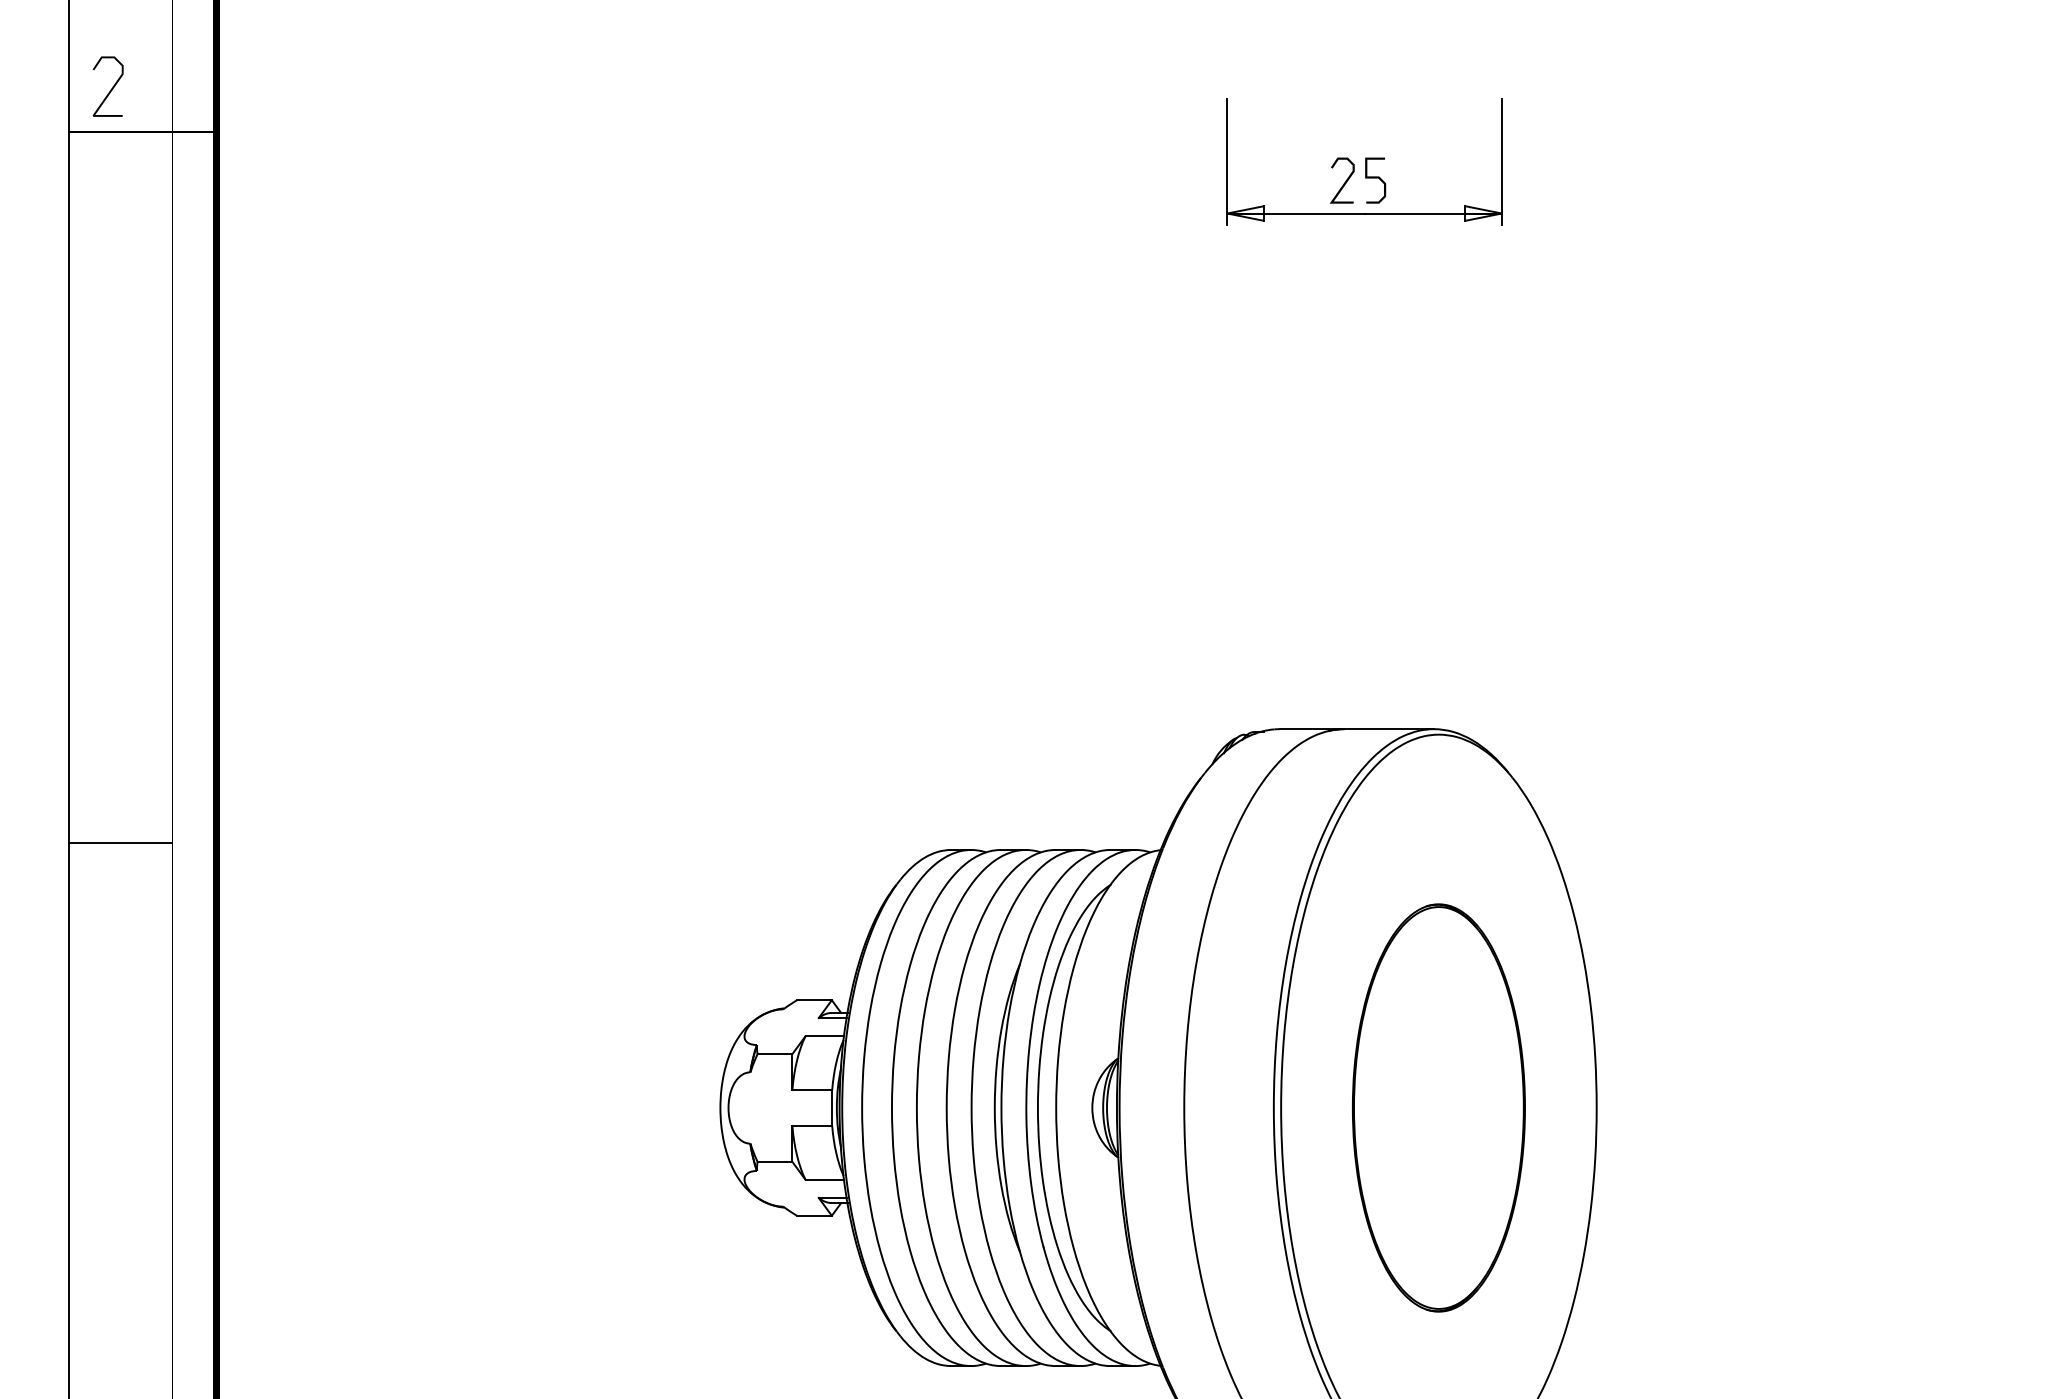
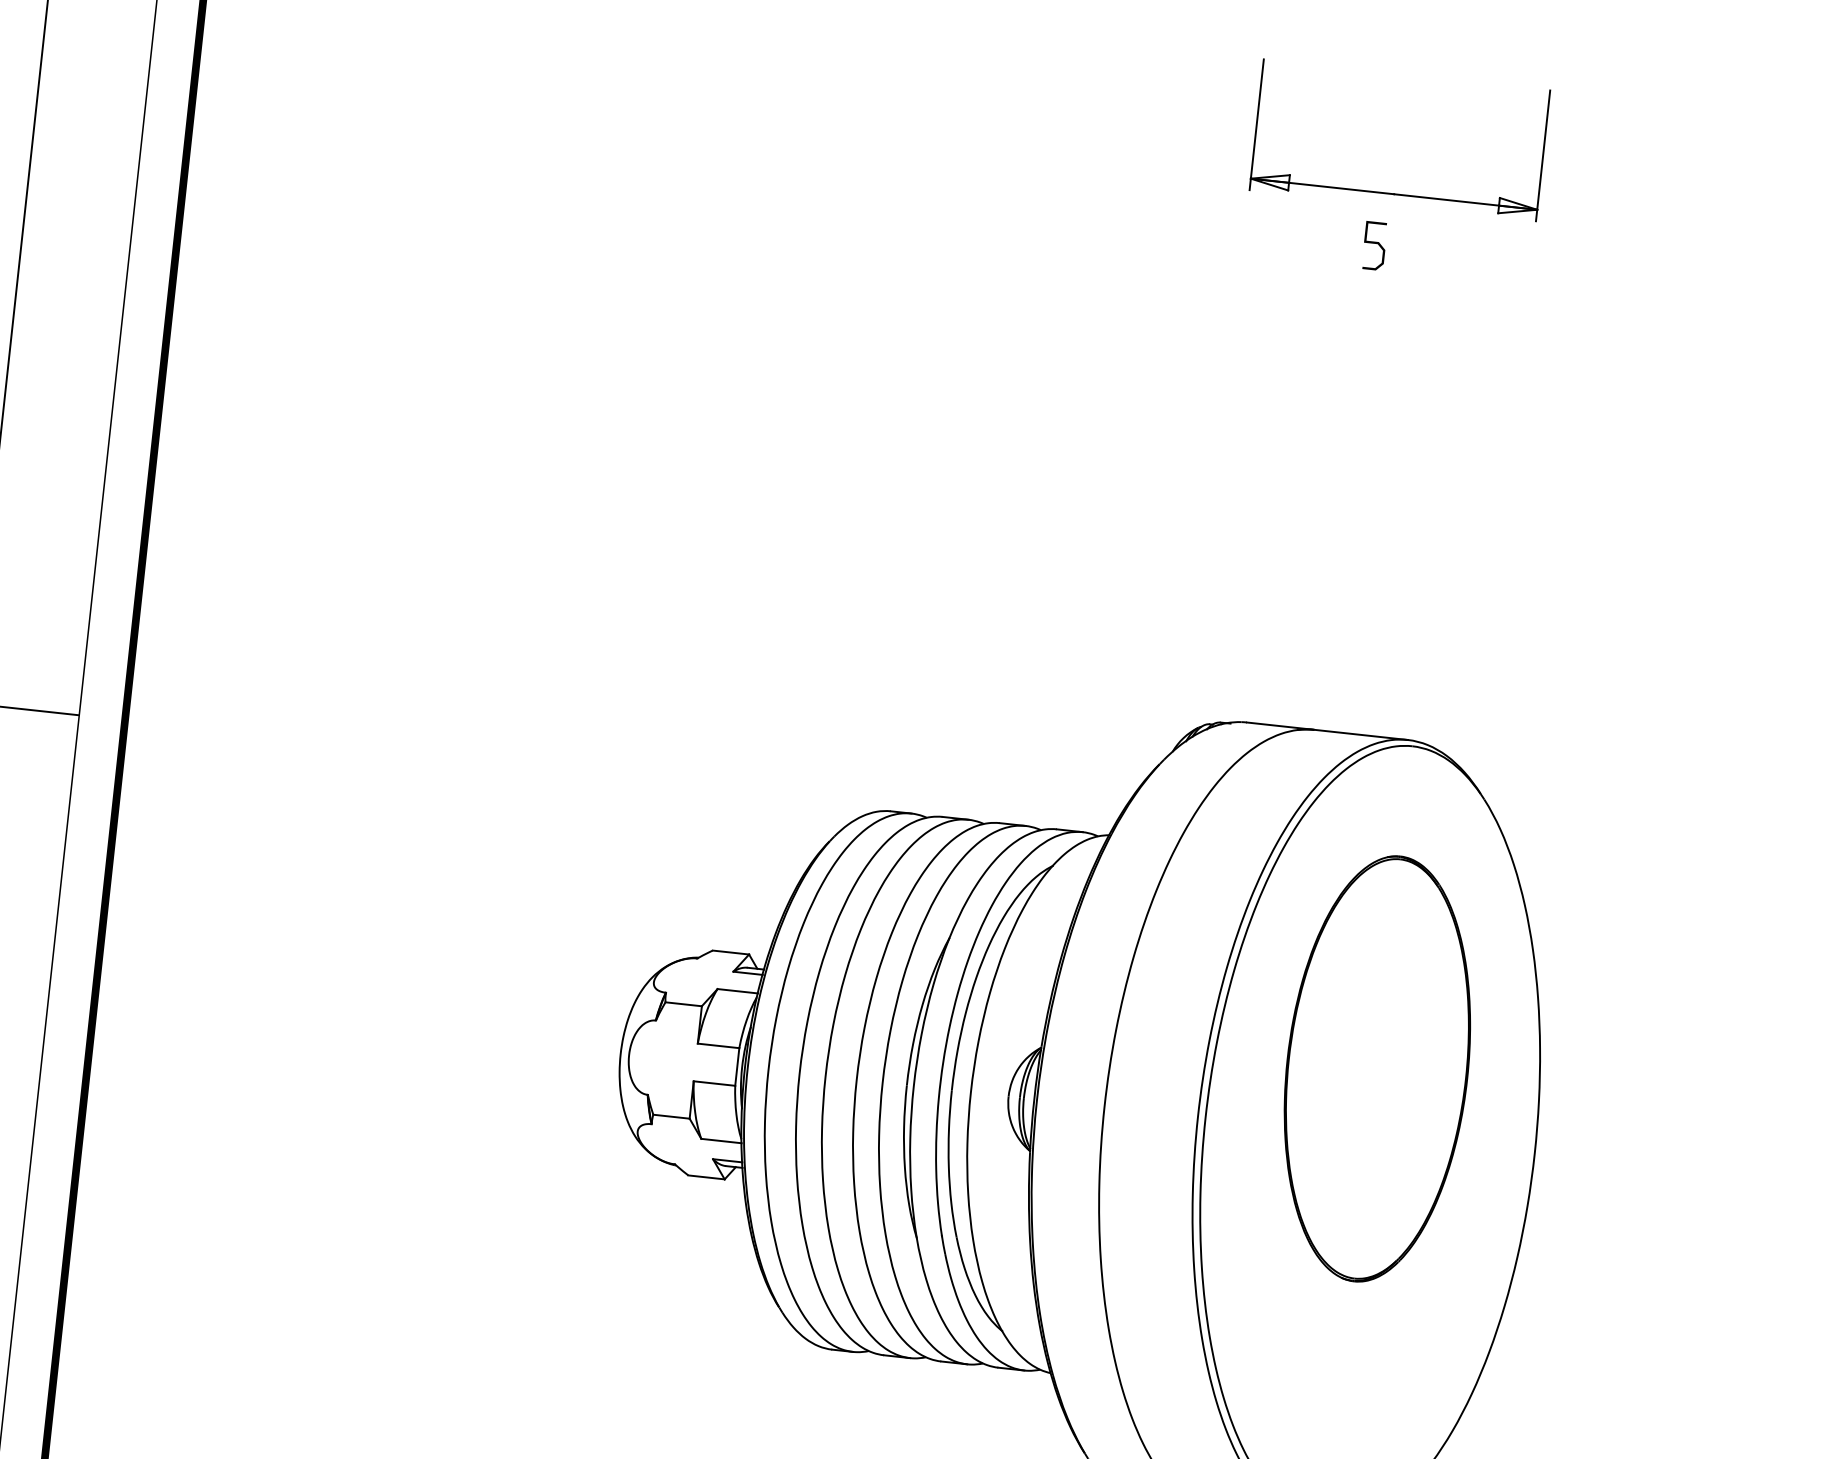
curve: (1375, 178) -> (1374, 243), moved
curve: (1344, 182) -> (1376, 159), removed
part: (1438, 1107) -> (1377, 1068), moved

